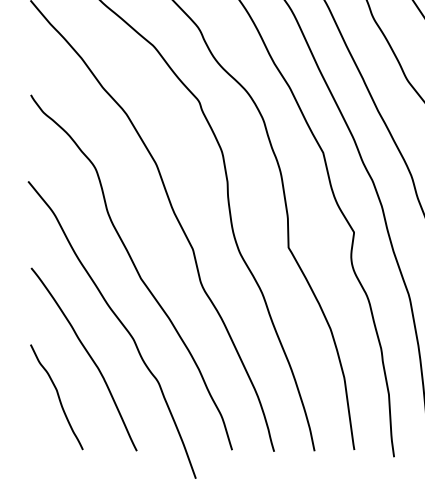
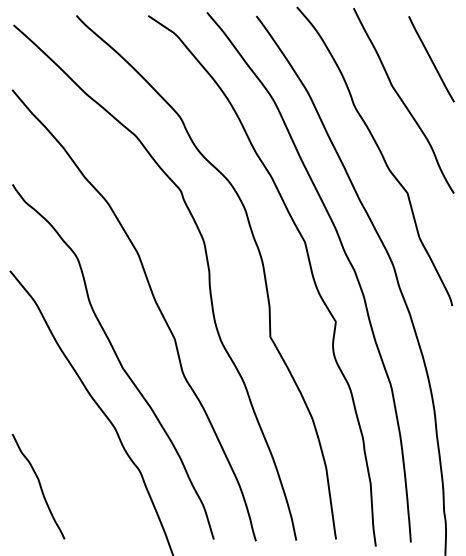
curve: (88, 356) -> (70, 445), removed

